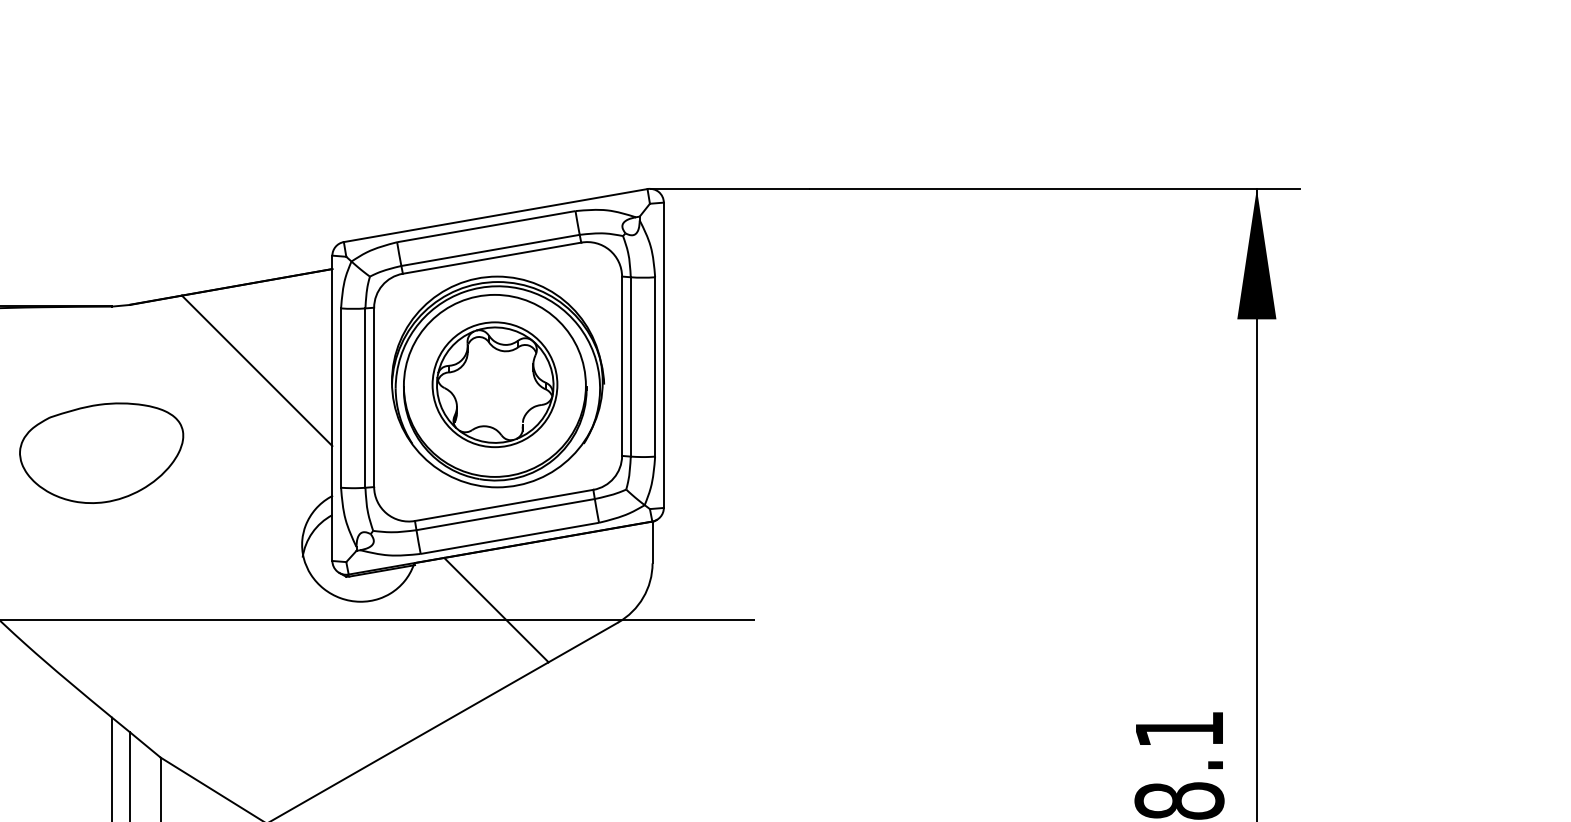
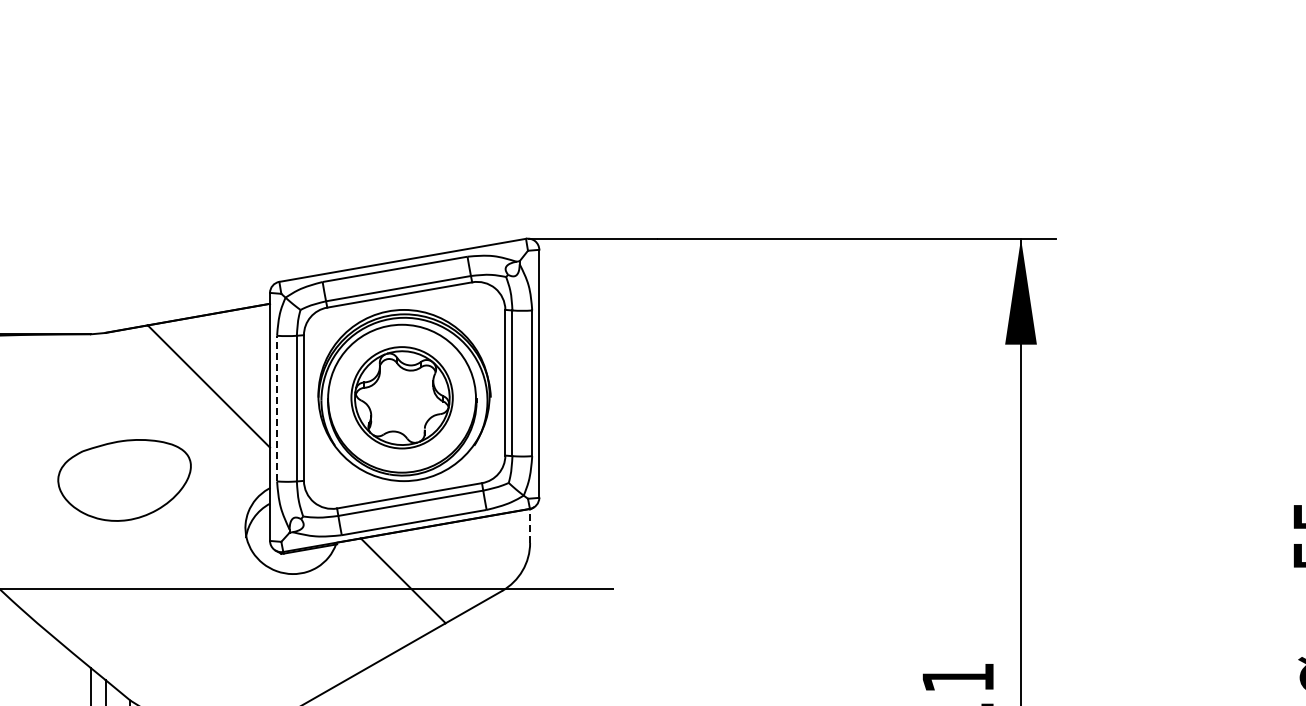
line: (341, 397) -> (277, 408), solid -> dashed
part: (101, 453) -> (124, 480), moved
line: (653, 541) -> (530, 525), solid -> dashed

